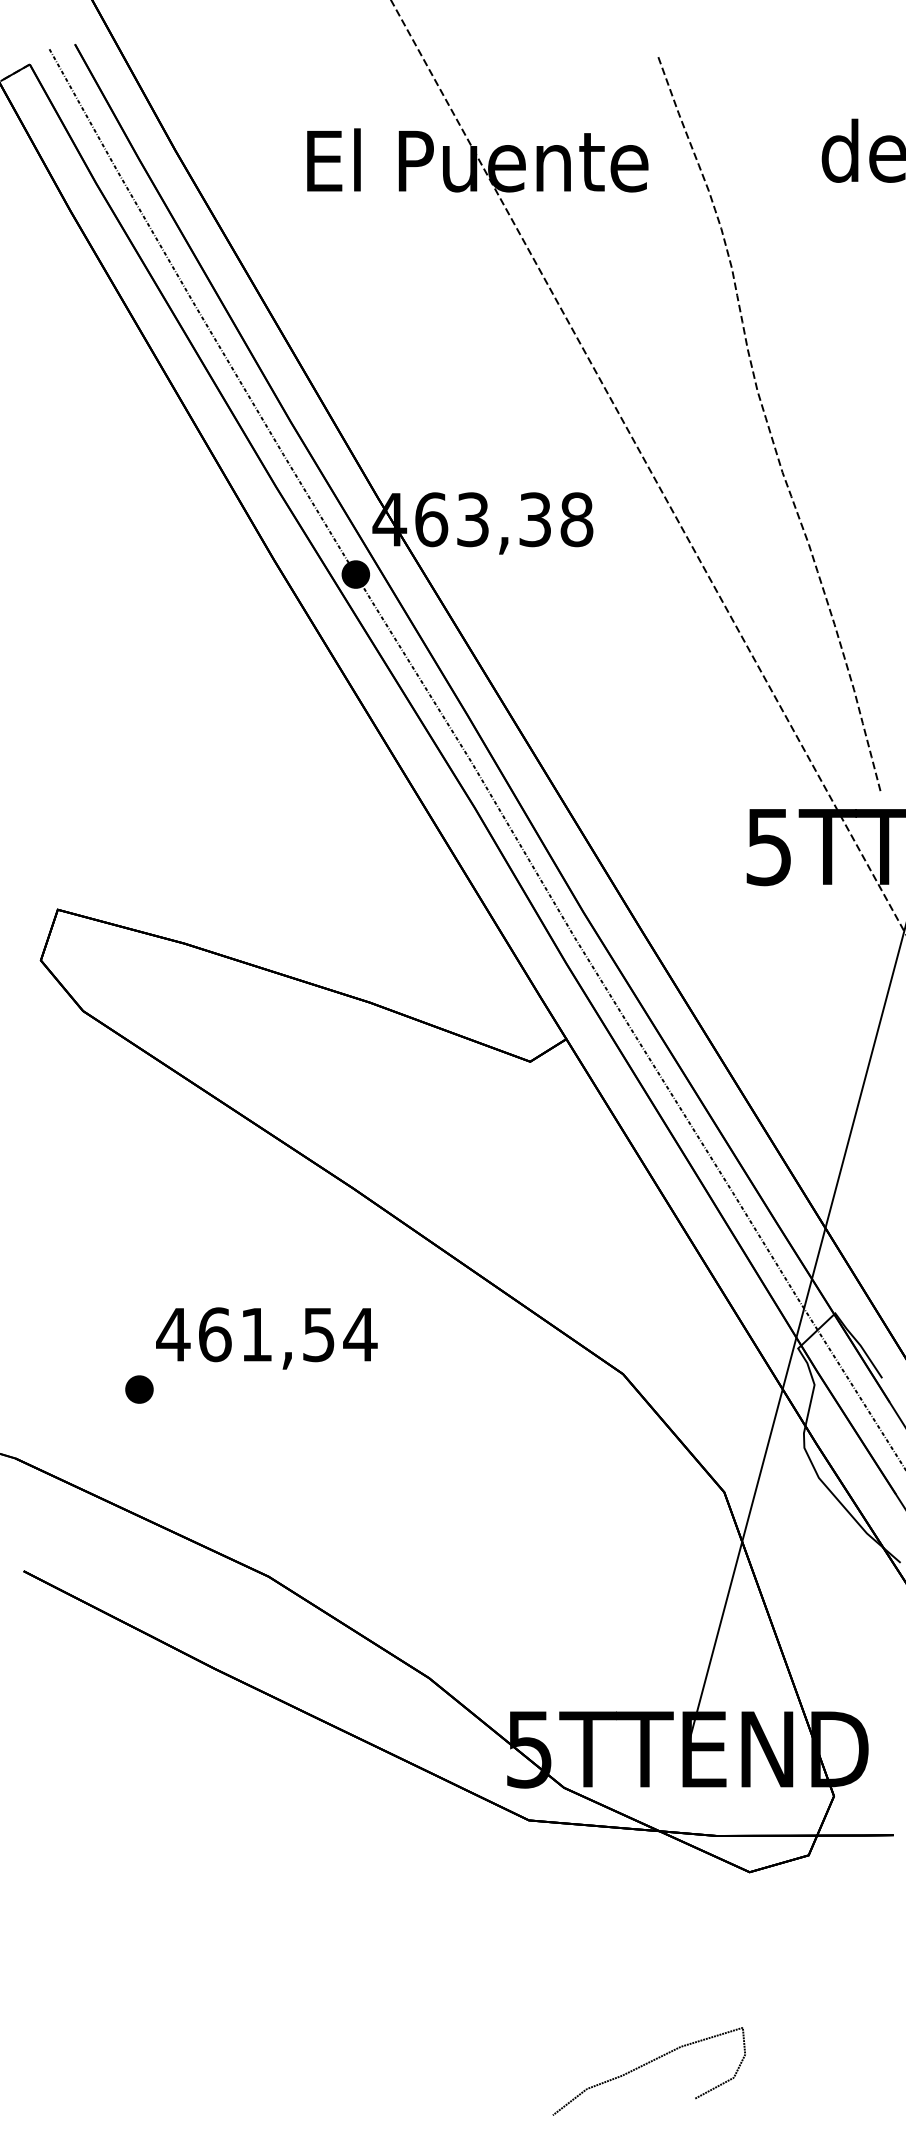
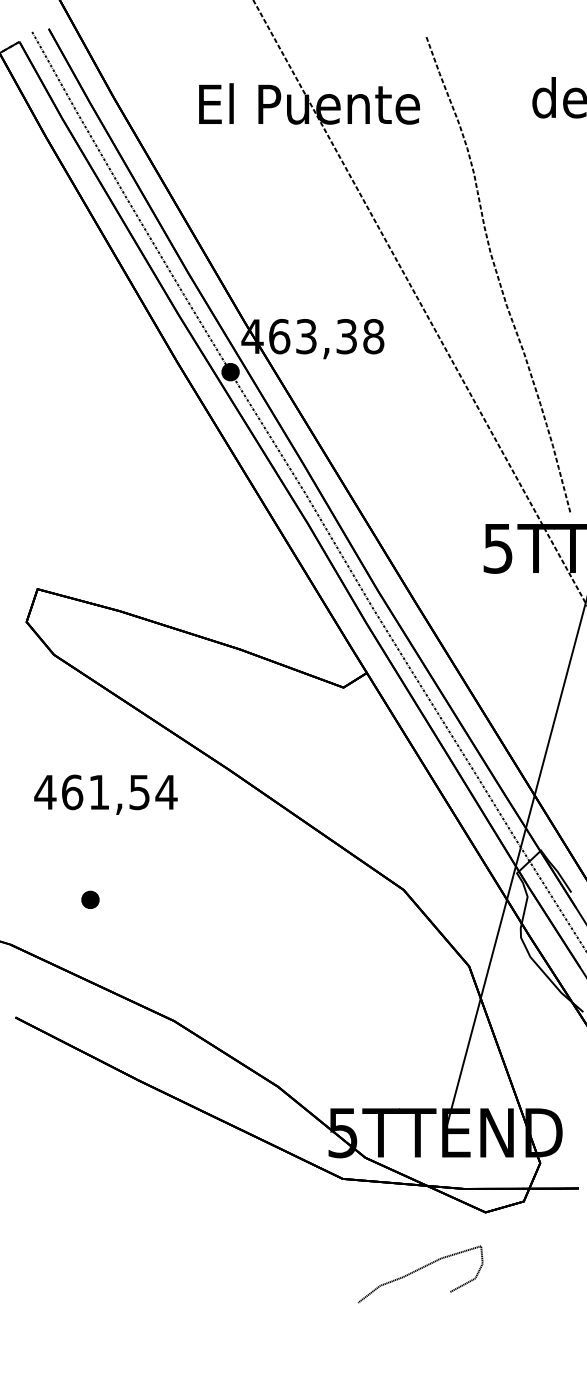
text: (266, 1337) -> (105, 794), moved
curve: (647, 2065) -> (419, 1270), moved

